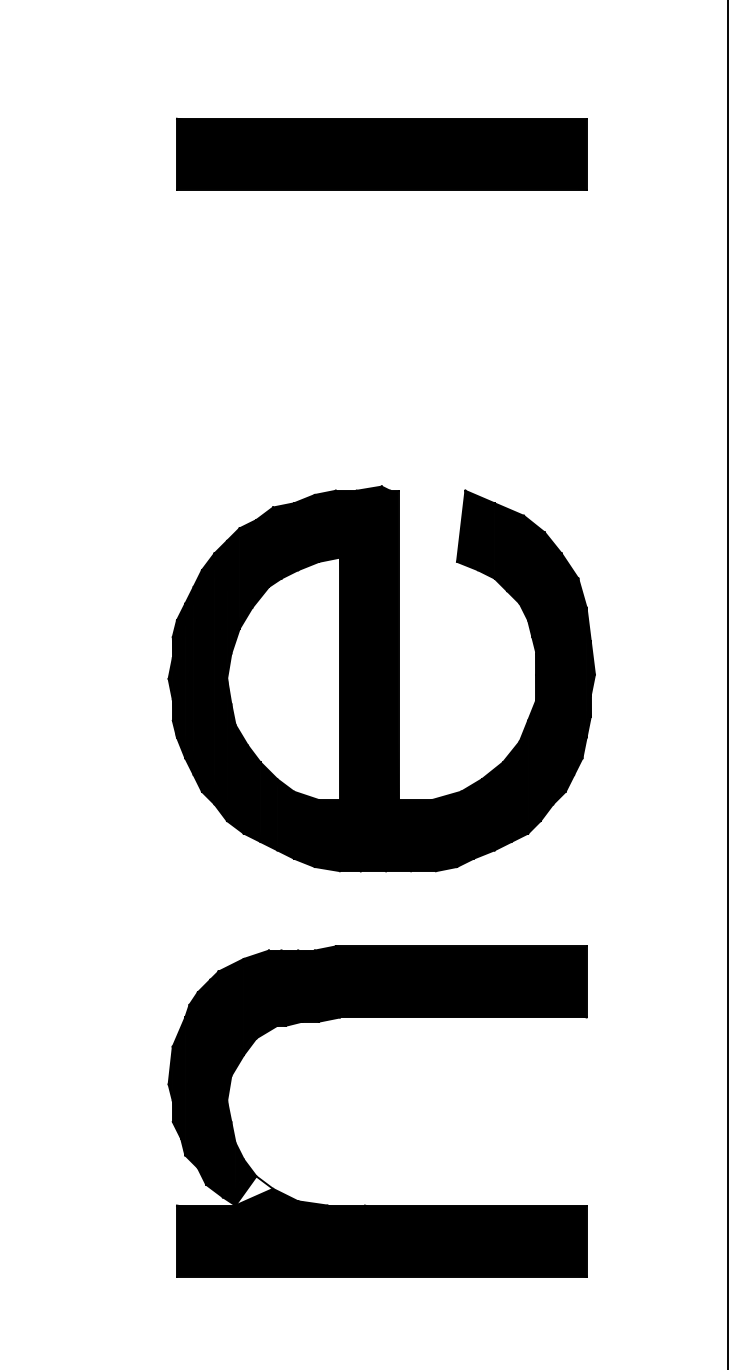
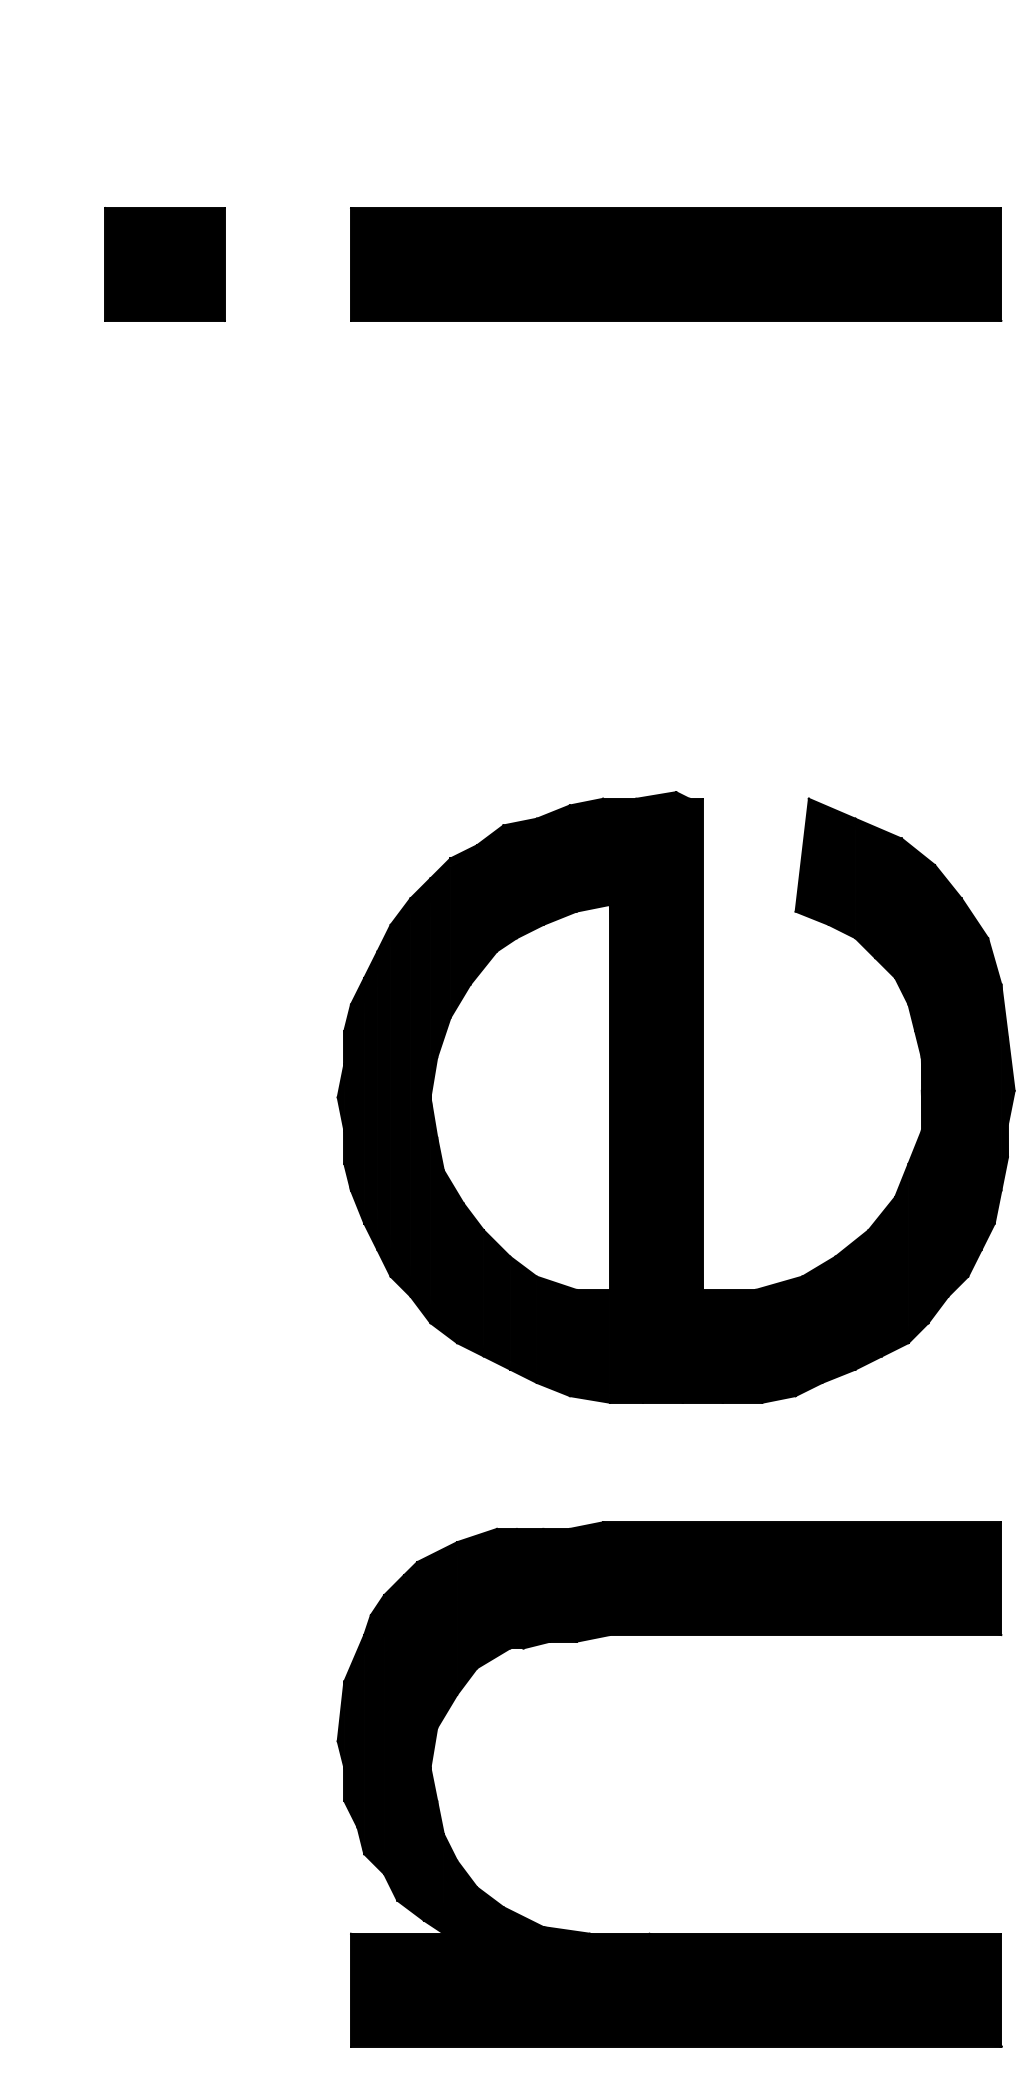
part: (59, 153) -> (164, 263), added
fill: (254, 1190) -> (474, 1909), added

